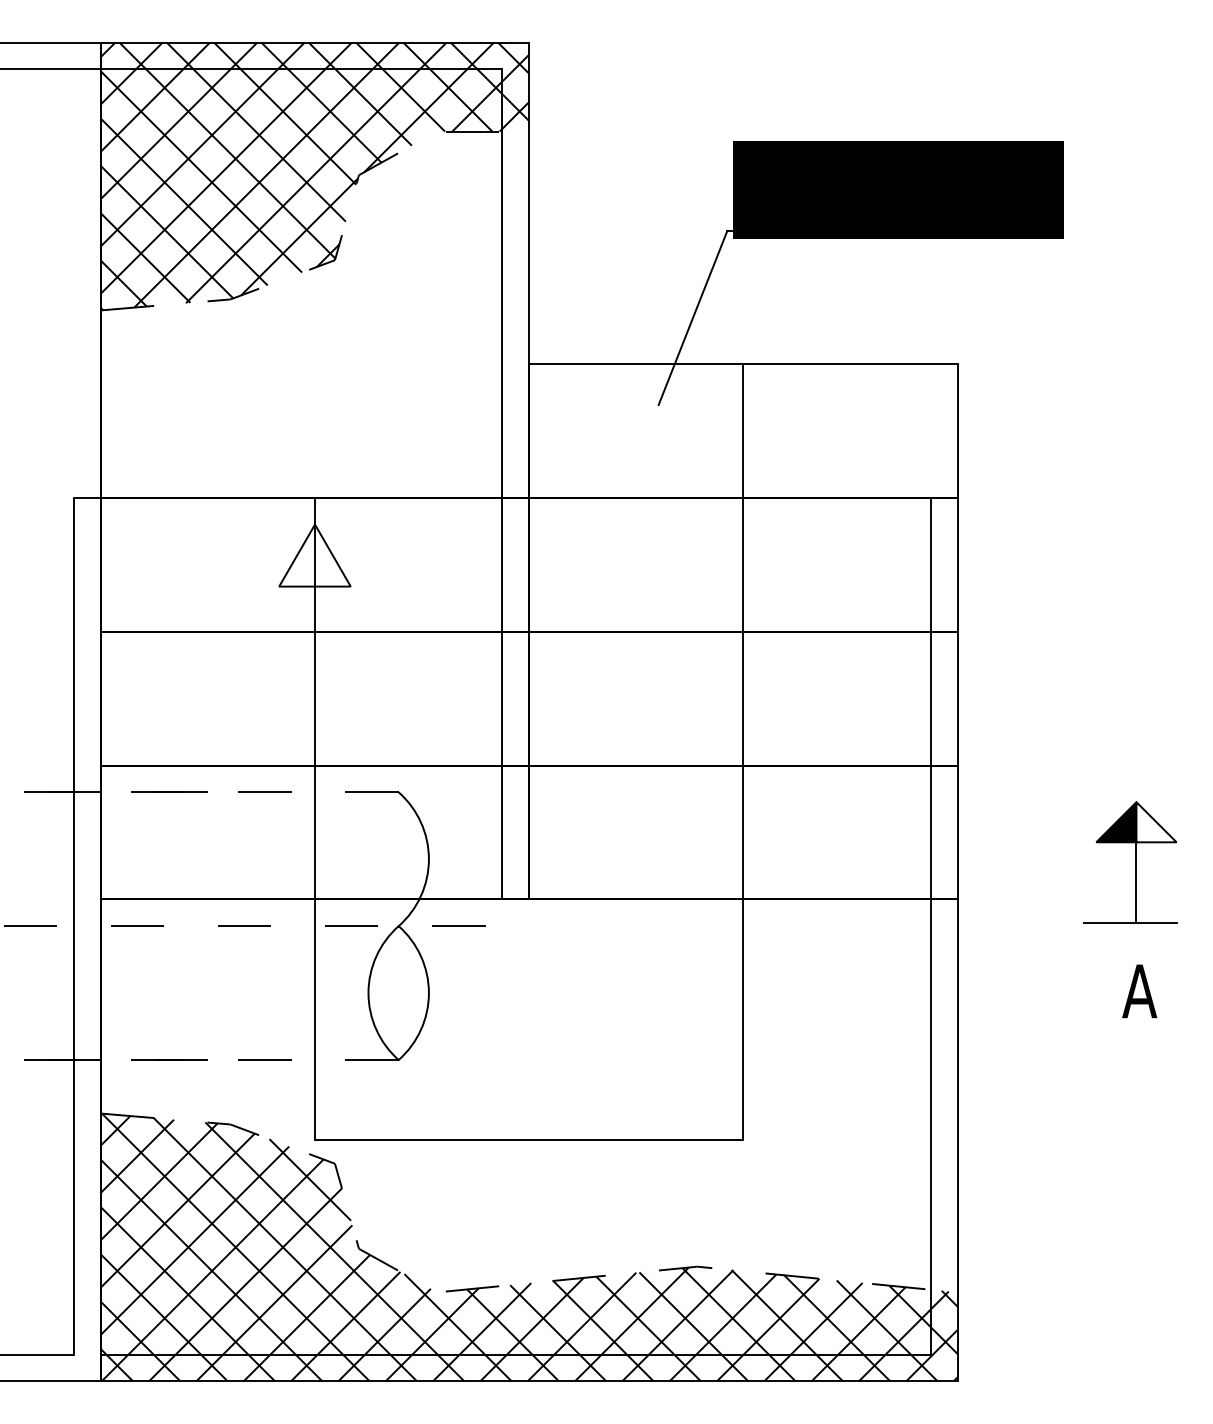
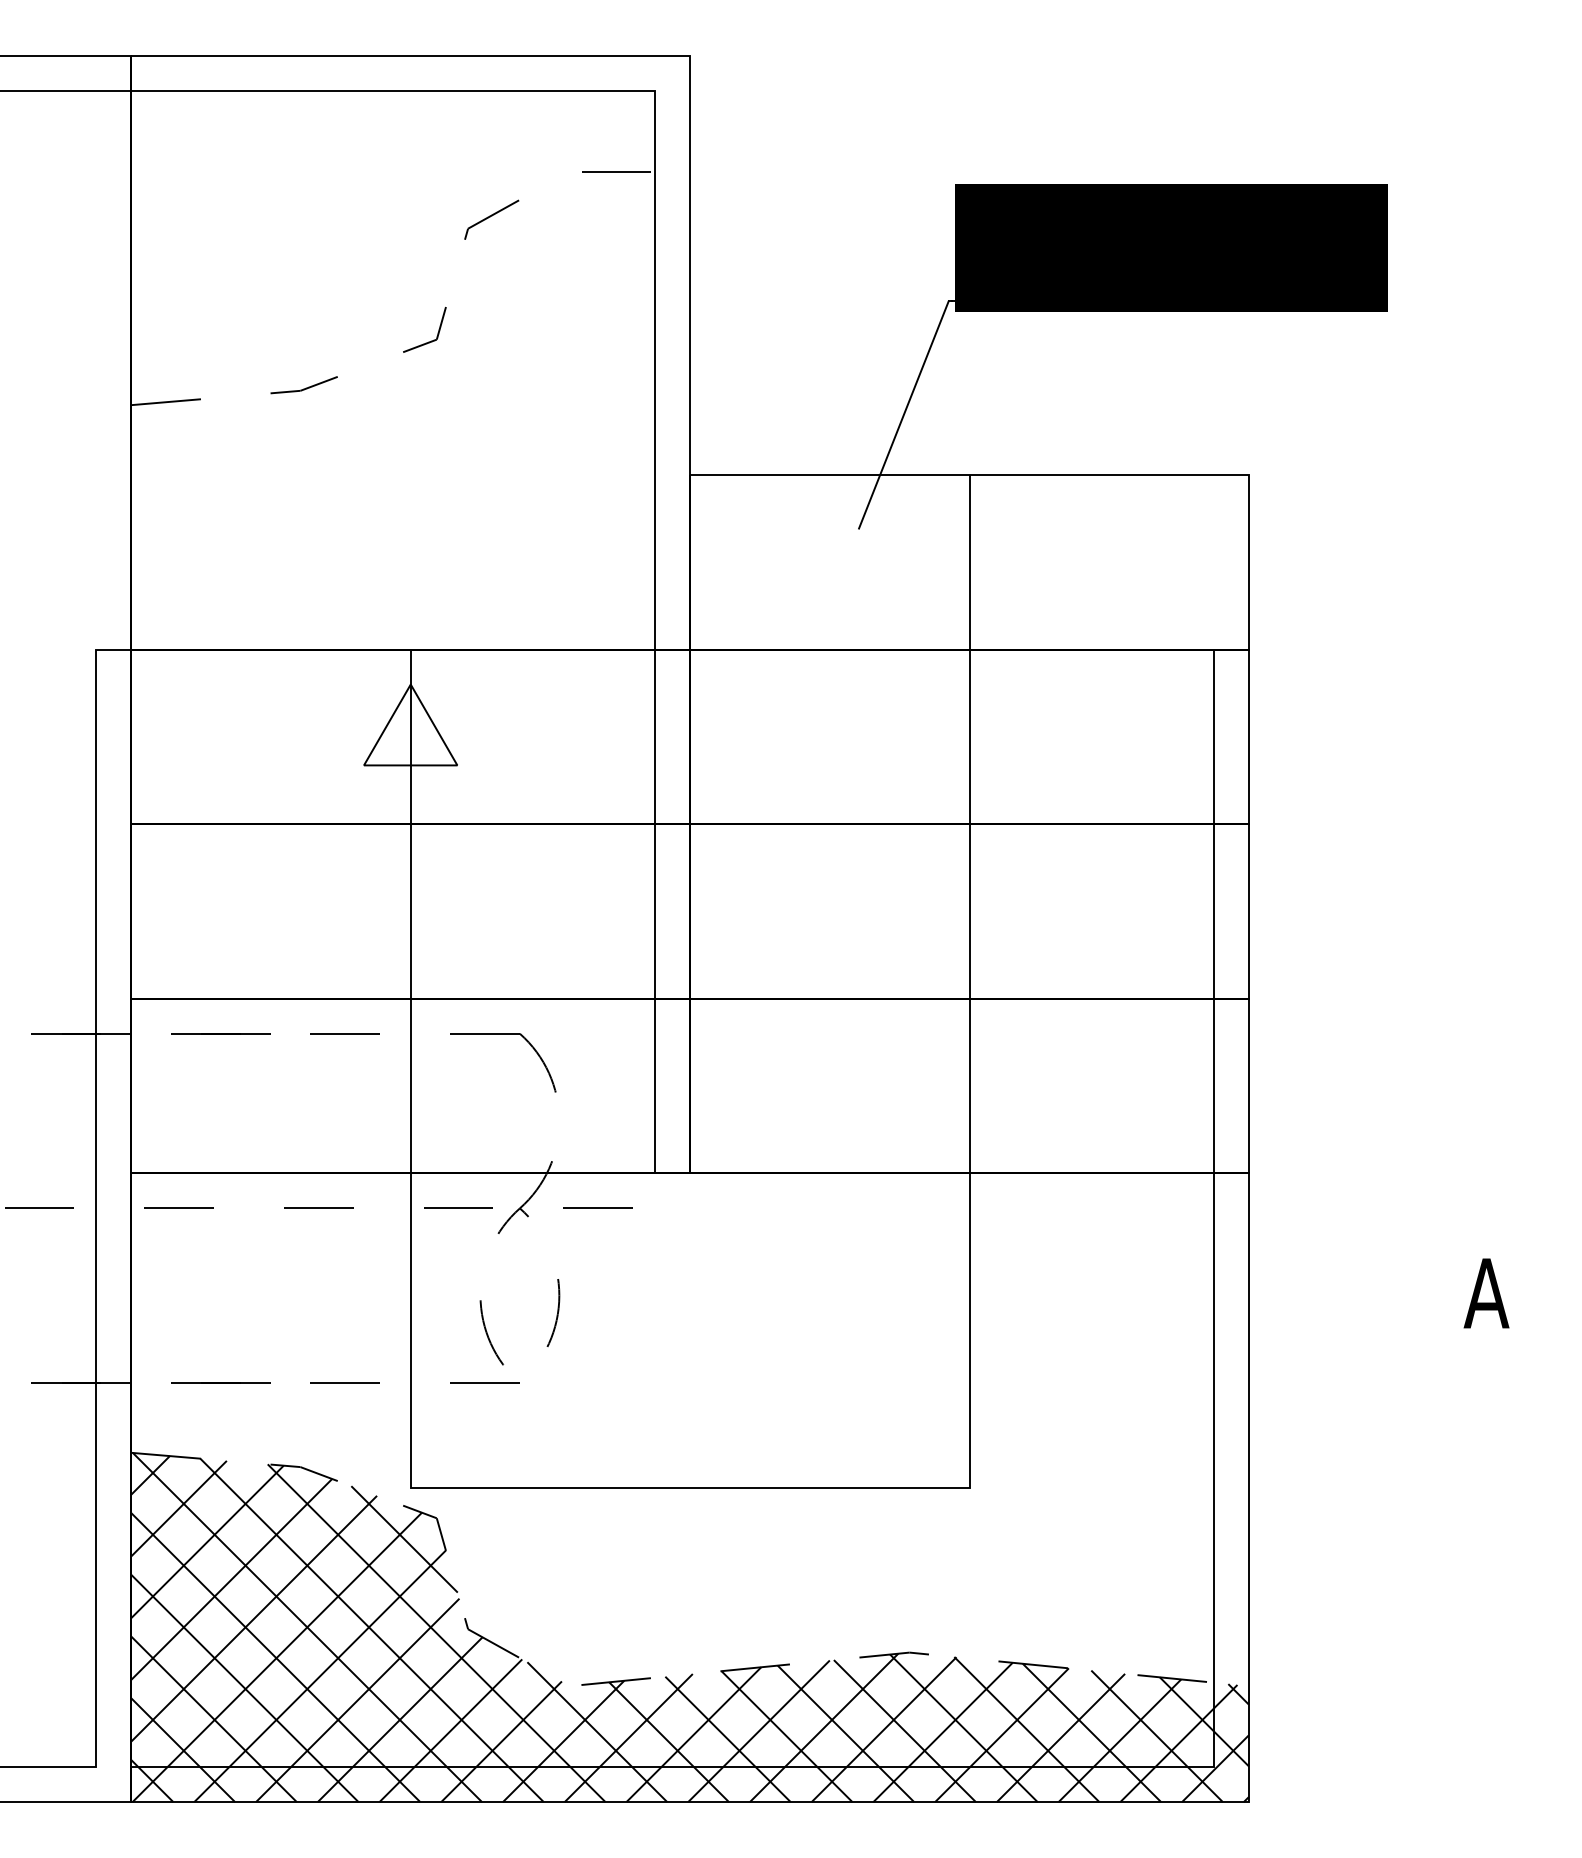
hatch: (314, 176) -> (410, 230), removed
part: (1130, 862) -> (1474, 1125), removed
line: (428, 993) -> (558, 1296), solid -> dashed

